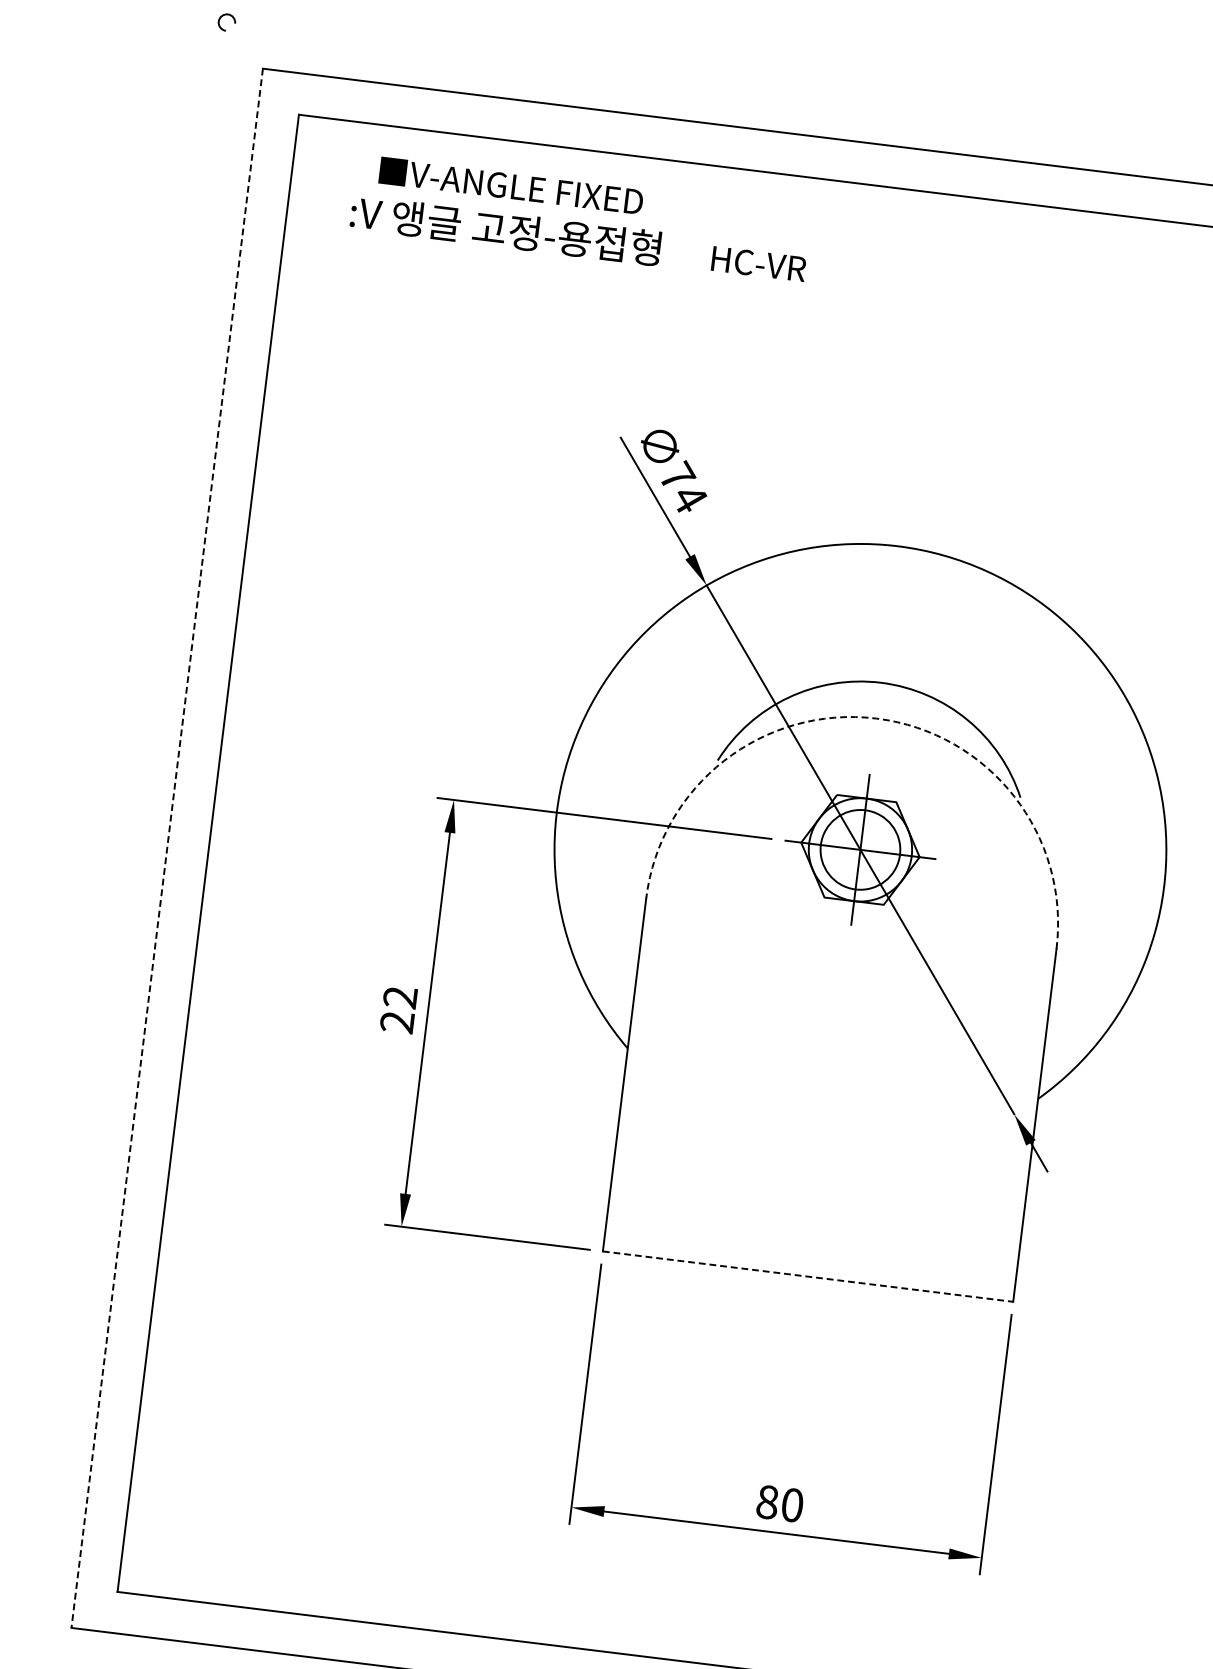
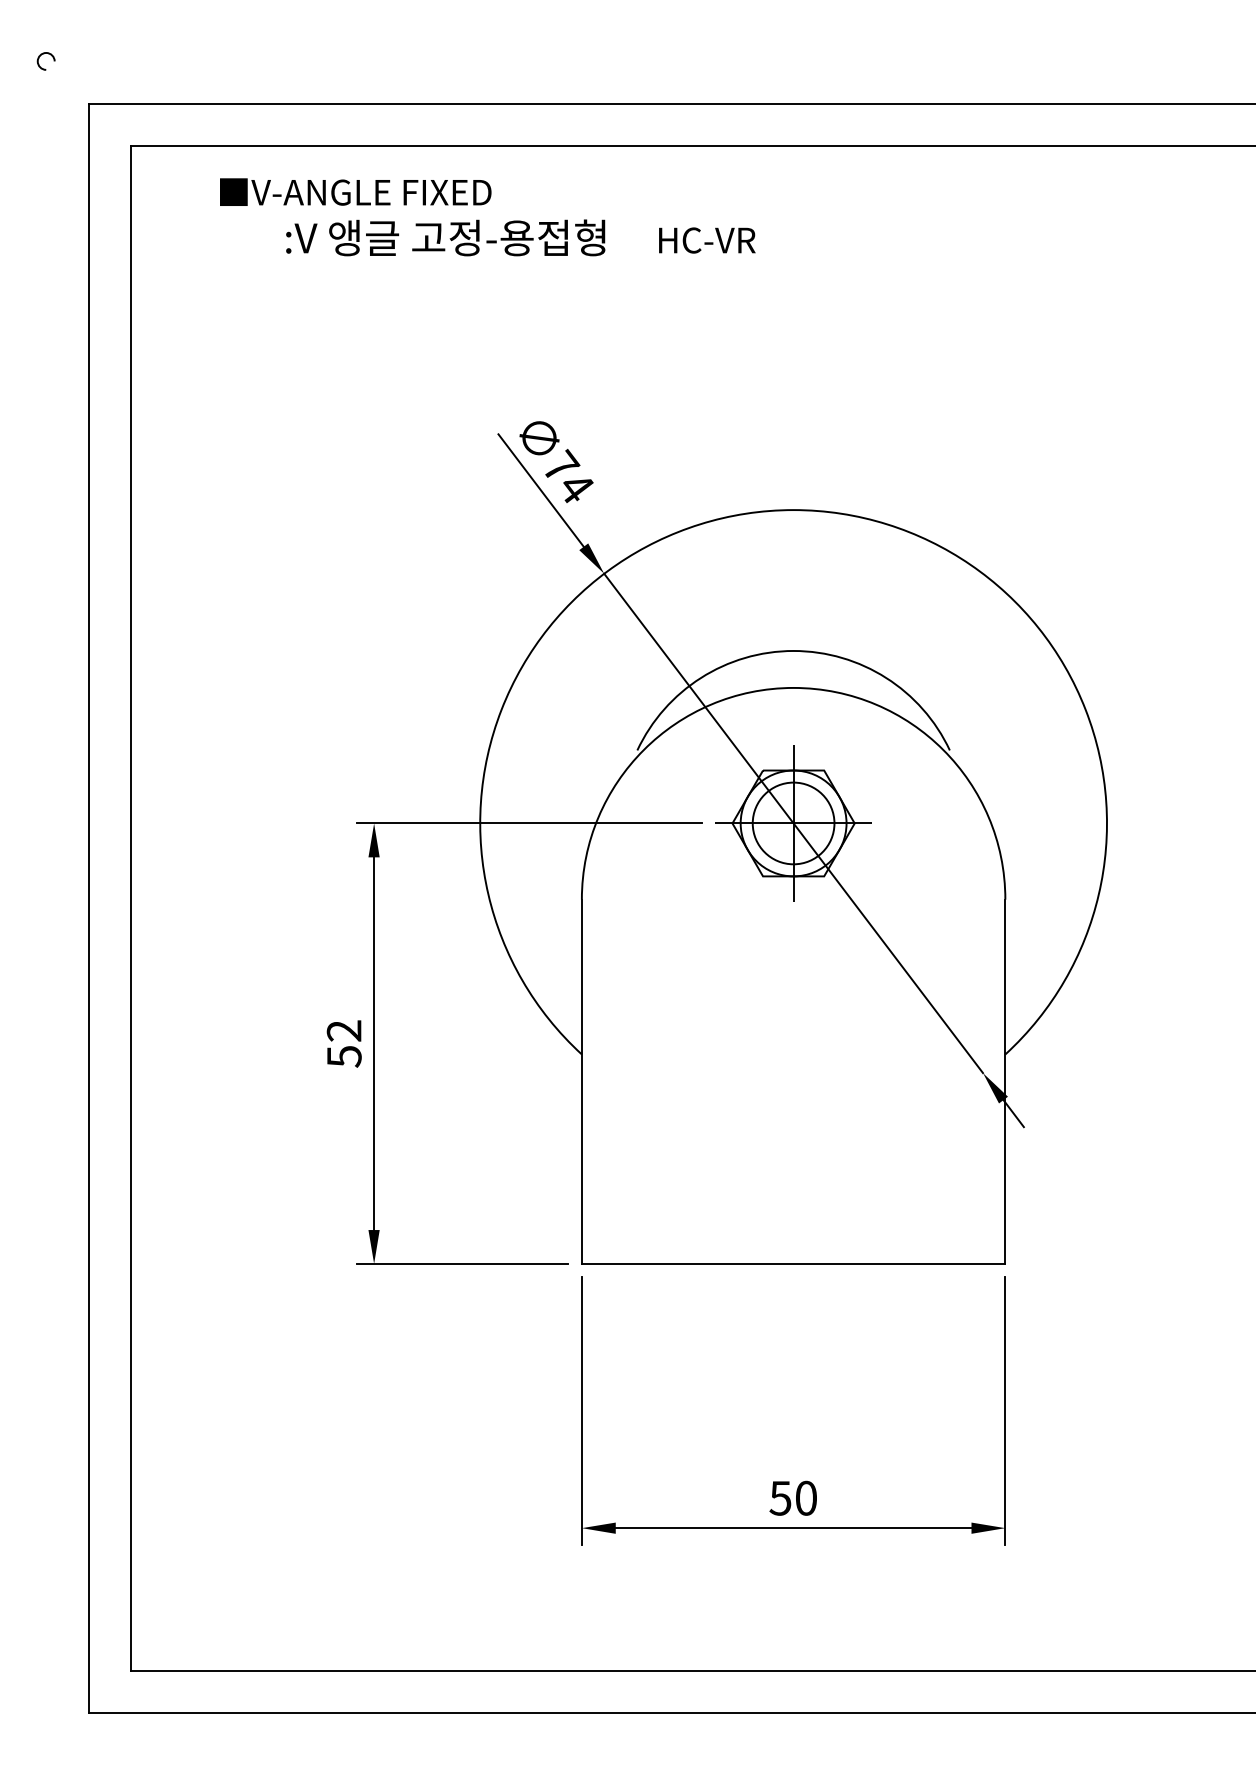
text: (578, 238) -> (520, 237), moved
arc: (876, 718) -> (793, 687), dashed -> solid
line: (167, 848) -> (88, 908), dashed -> solid
text: (396, 1022) -> (343, 1056), 22 -> 52
line: (807, 1276) -> (793, 1263), dashed -> solid
text: (767, 1502) -> (780, 1498), 80 -> 50

